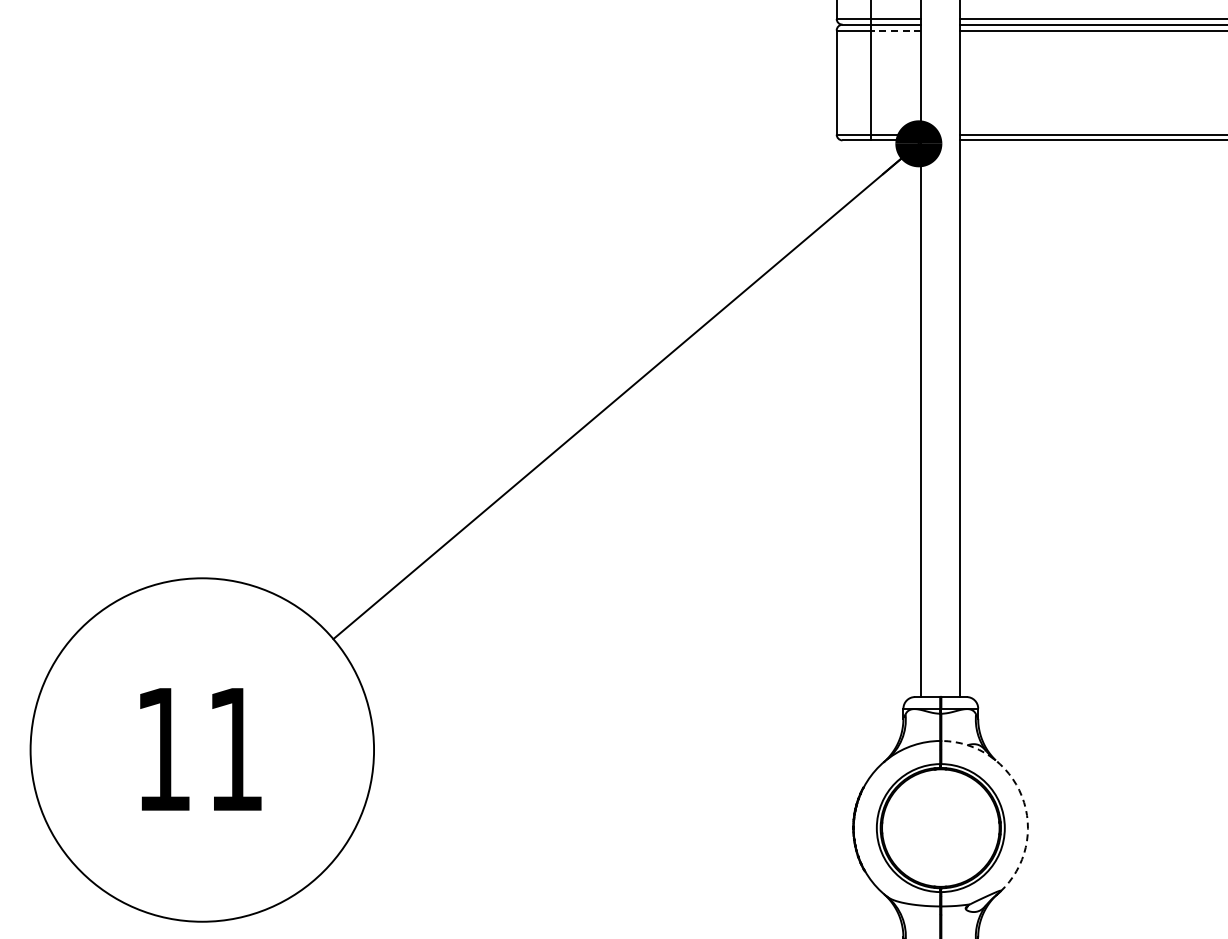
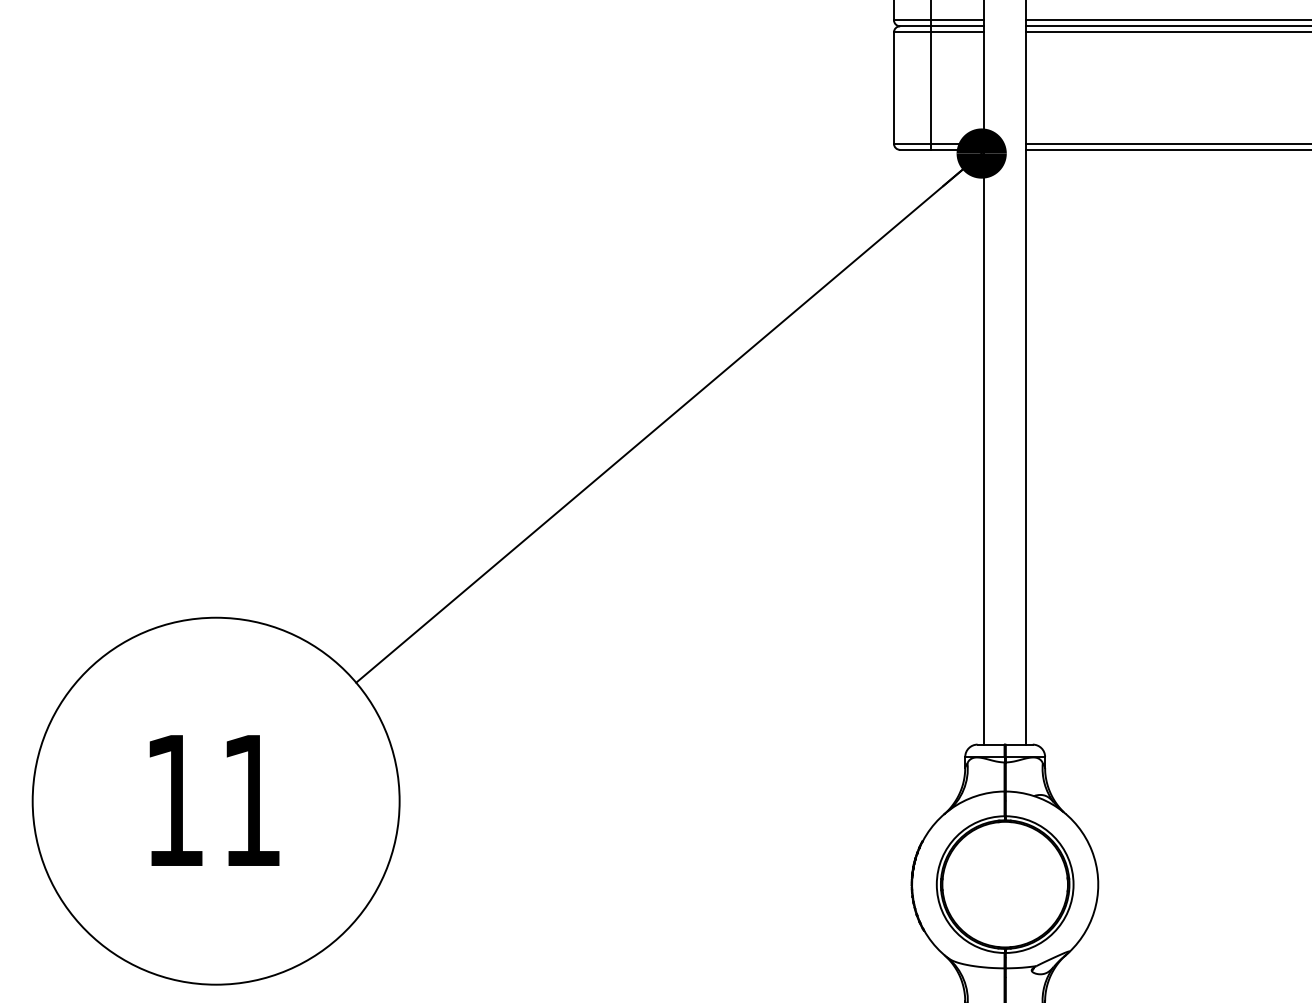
line: (896, 30) -> (957, 32), dashed -> solid
arc: (1021, 796) -> (1091, 850), dashed -> solid

